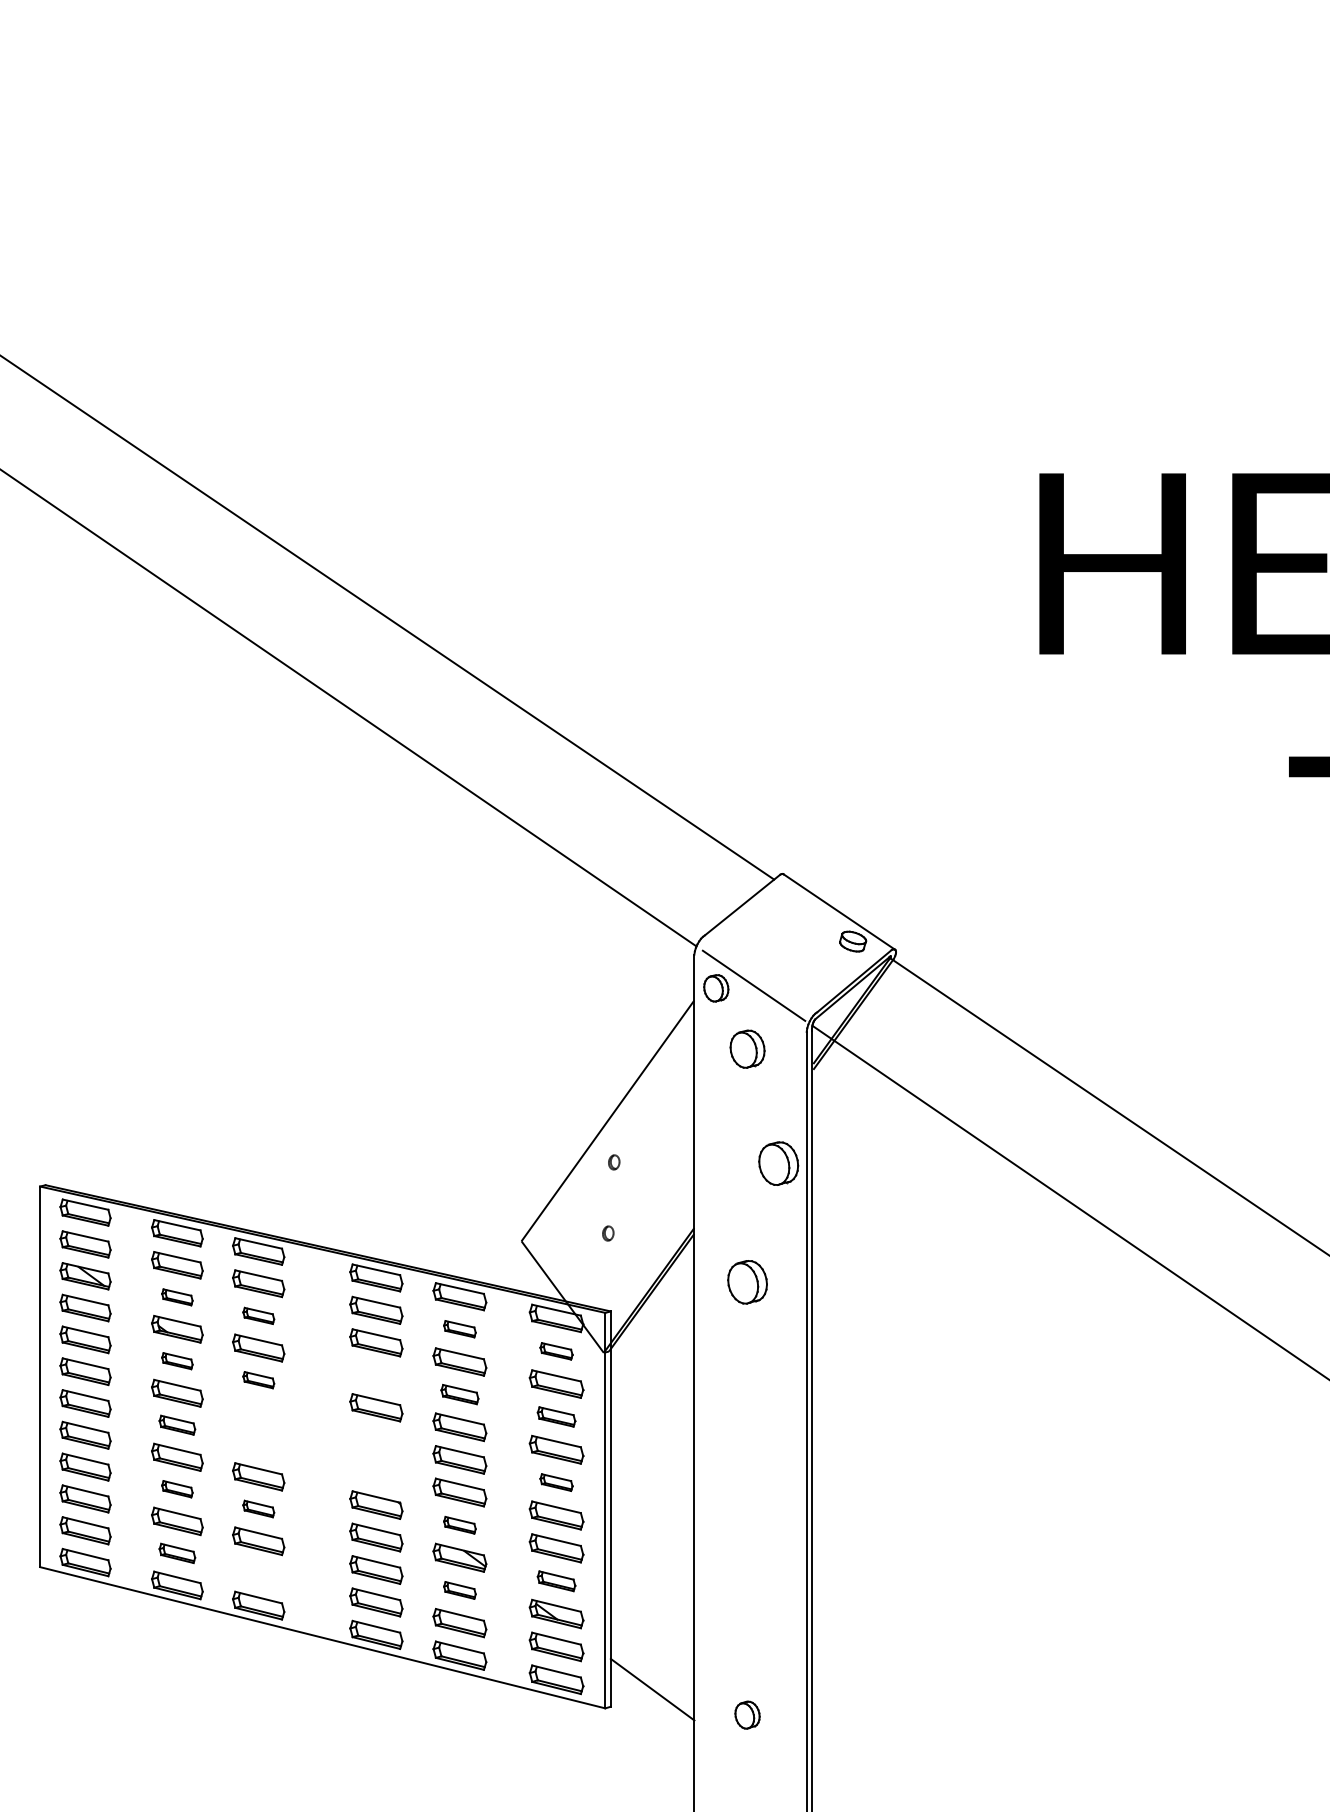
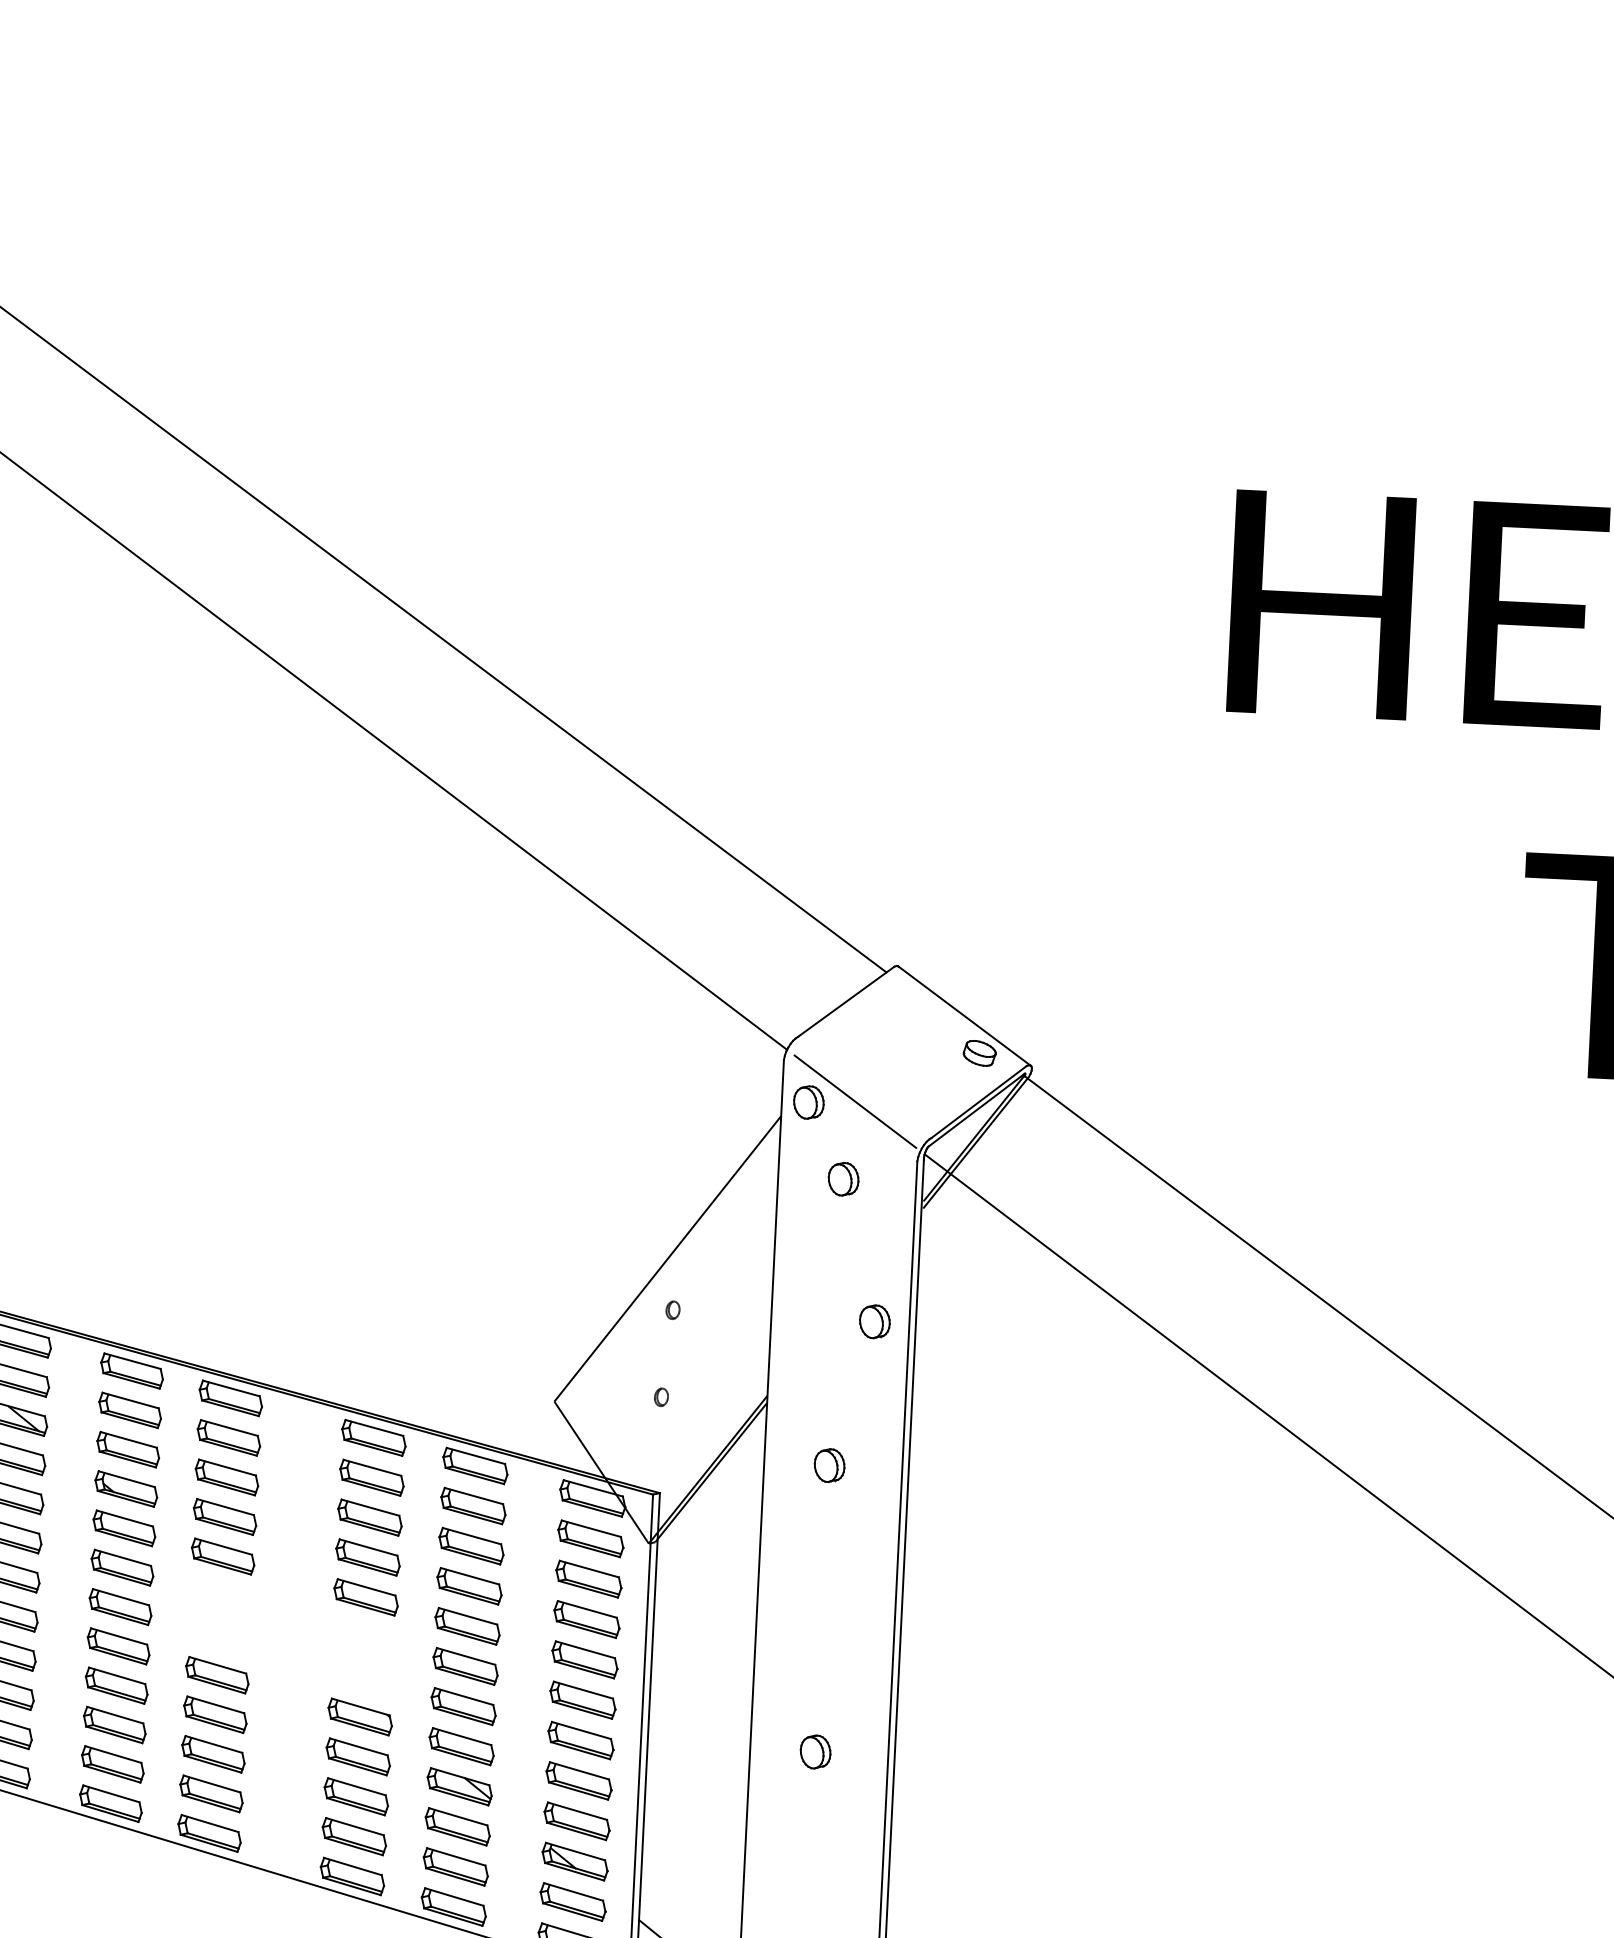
part: (747, 1049) -> (843, 1179), size x0.71
part: (778, 1163) -> (874, 1321), size x0.62
part: (747, 1282) -> (829, 1465), size x0.62
part: (177, 1297) -> (128, 1449), size x1.67
part: (258, 1315) -> (226, 1476), size x1.67
part: (459, 1328) -> (472, 1505), size x1.67
part: (556, 1351) -> (590, 1539), size x1.67
part: (177, 1360) -> (124, 1527), size x1.67
part: (376, 1374) -> (368, 1556), added
part: (258, 1379) -> (222, 1555), size x1.67
part: (459, 1394) -> (469, 1586), size x1.43
part: (556, 1416) -> (586, 1618), size x1.43
part: (177, 1424) -> (120, 1606), size x1.43
part: (556, 1482) -> (582, 1700), size x1.67
part: (177, 1488) -> (116, 1684), size x1.67
part: (258, 1508) -> (215, 1714), size x1.67
part: (747, 1515) -> (815, 1752), added
part: (459, 1525) -> (461, 1747), size x1.67
part: (177, 1553) -> (113, 1764), size x1.43
part: (258, 1573) -> (211, 1793), added
part: (556, 1581) -> (576, 1821), size x1.43
part: (459, 1590) -> (457, 1826), size x1.67

